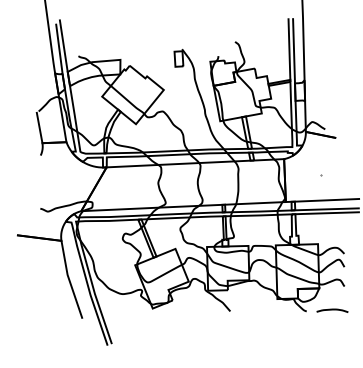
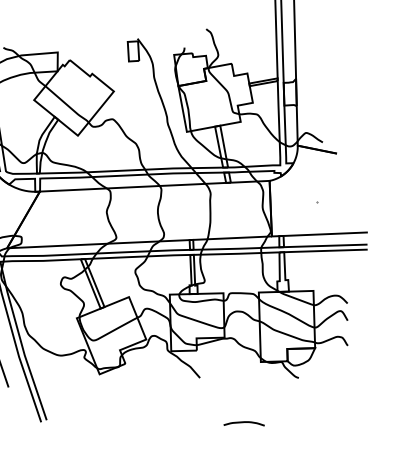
curve: (332, 310) -> (244, 423), moved

